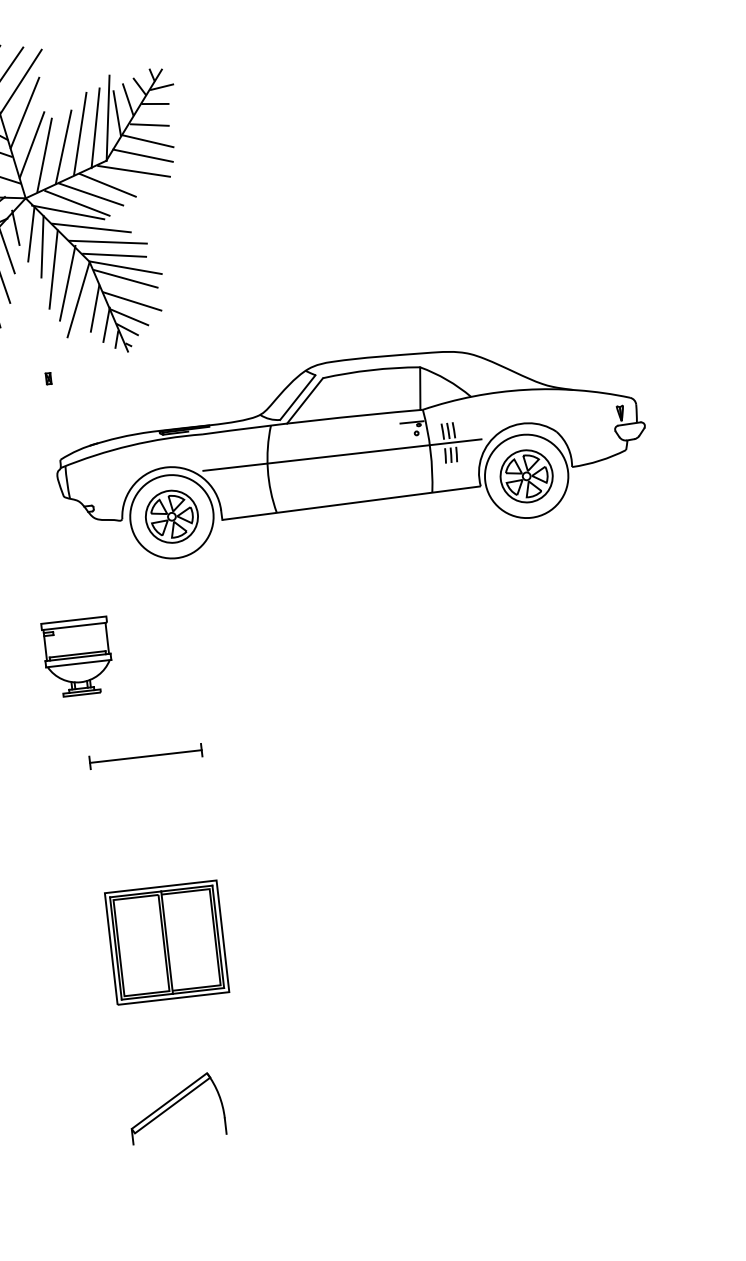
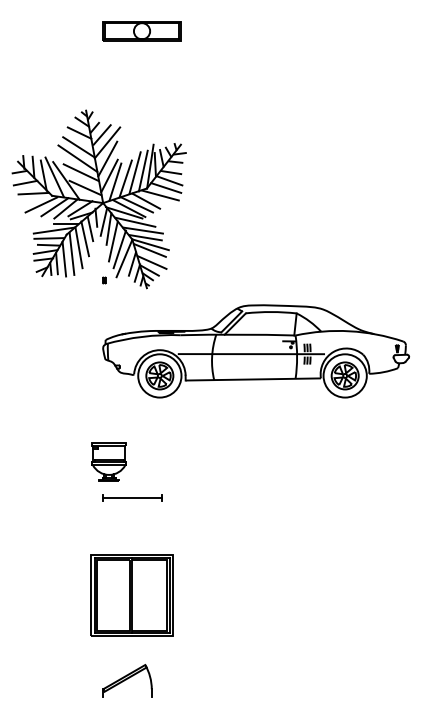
part: (48, 378) -> (104, 280), moved
part: (76, 656) -> (108, 461), moved
part: (167, 941) -> (132, 594), size x1.4

